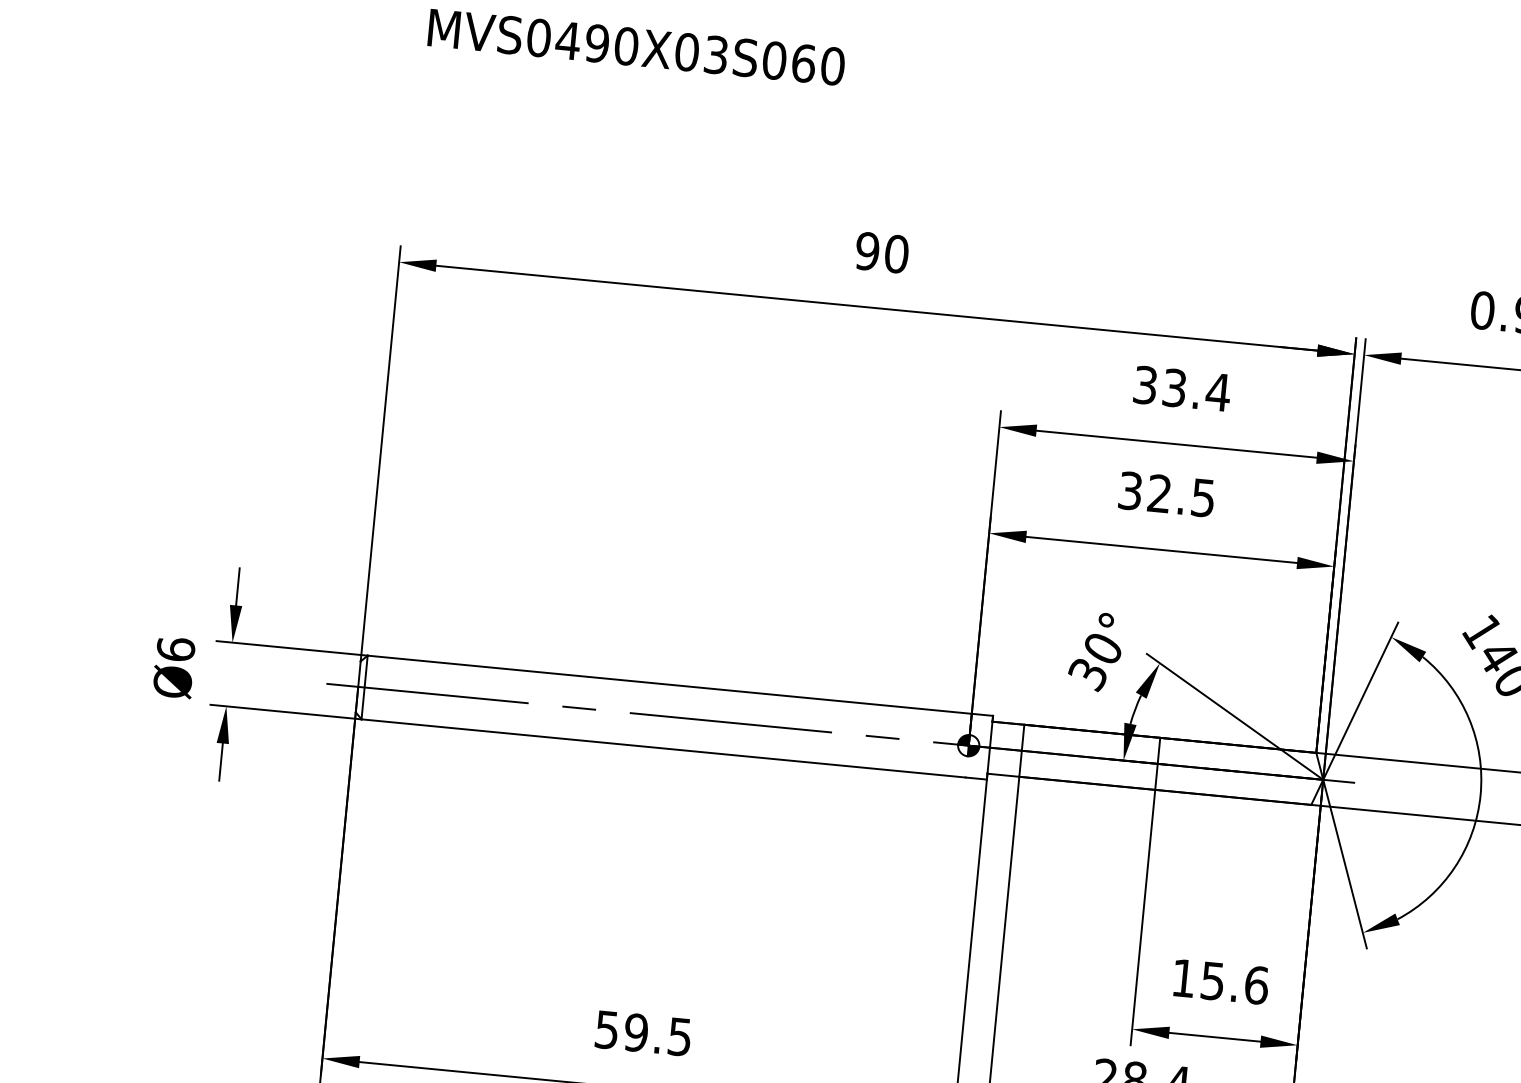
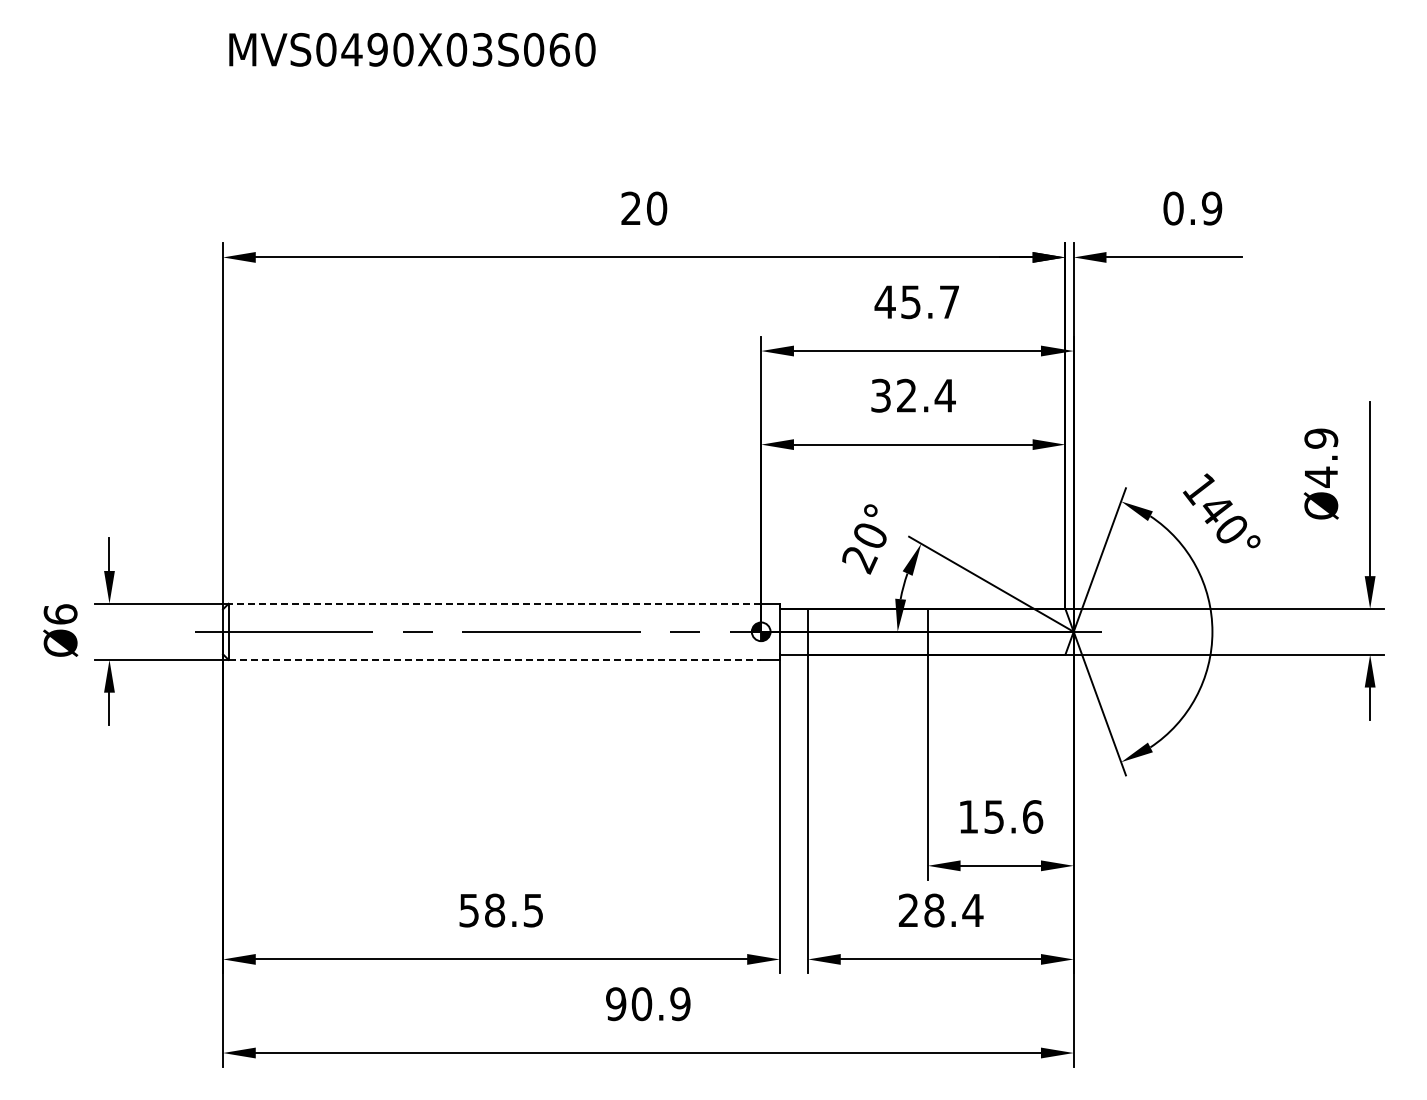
text: (867, 251) -> (631, 208), 90 -> 20
text: (1182, 389) -> (917, 302), 33.4 -> 45.7
text: (1202, 497) -> (944, 395), 32.5 -> 32.4
text: (1088, 675) -> (859, 560), 30° -> 20°
line: (669, 684) -> (494, 603), solid -> dashed
line: (664, 748) -> (495, 659), solid -> dashed
text: (635, 1032) -> (494, 910), 59.5 -> 58.5

